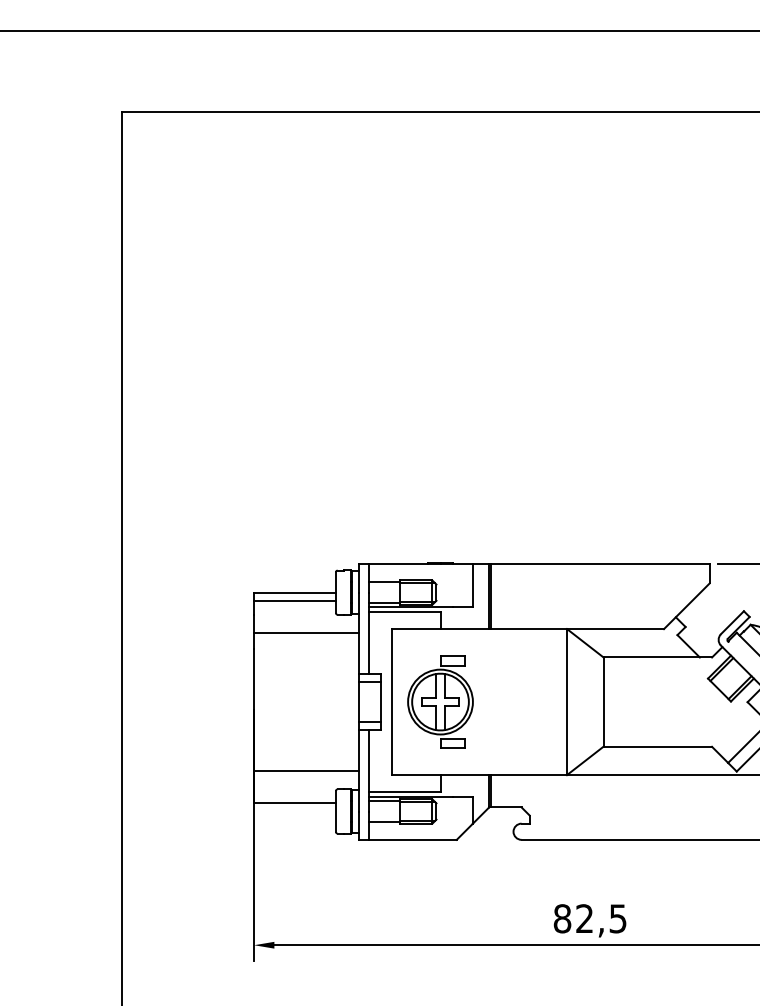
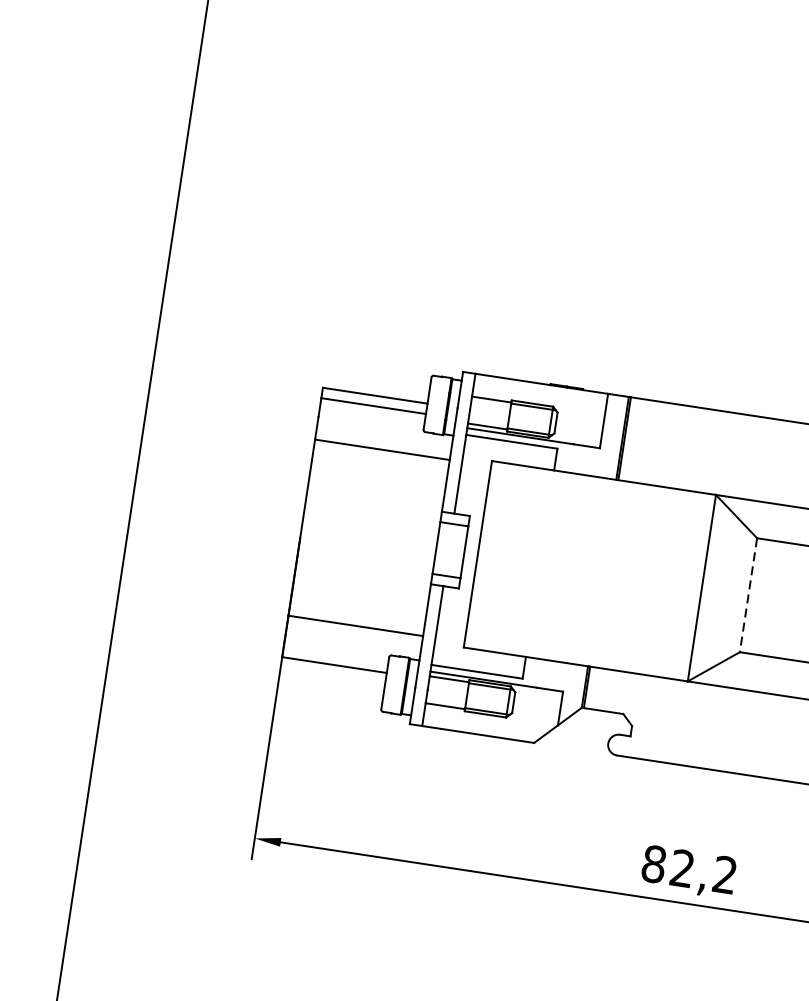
part: (440, 701) -> (540, 562), removed
line: (603, 702) -> (748, 595), solid -> dashed
text: (617, 918) -> (724, 874), 82,5 -> 82,2

